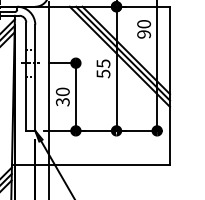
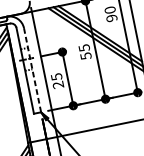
line: (35, 78) -> (32, 70), solid -> dashed
text: (62, 96) -> (57, 80), 30 -> 25

